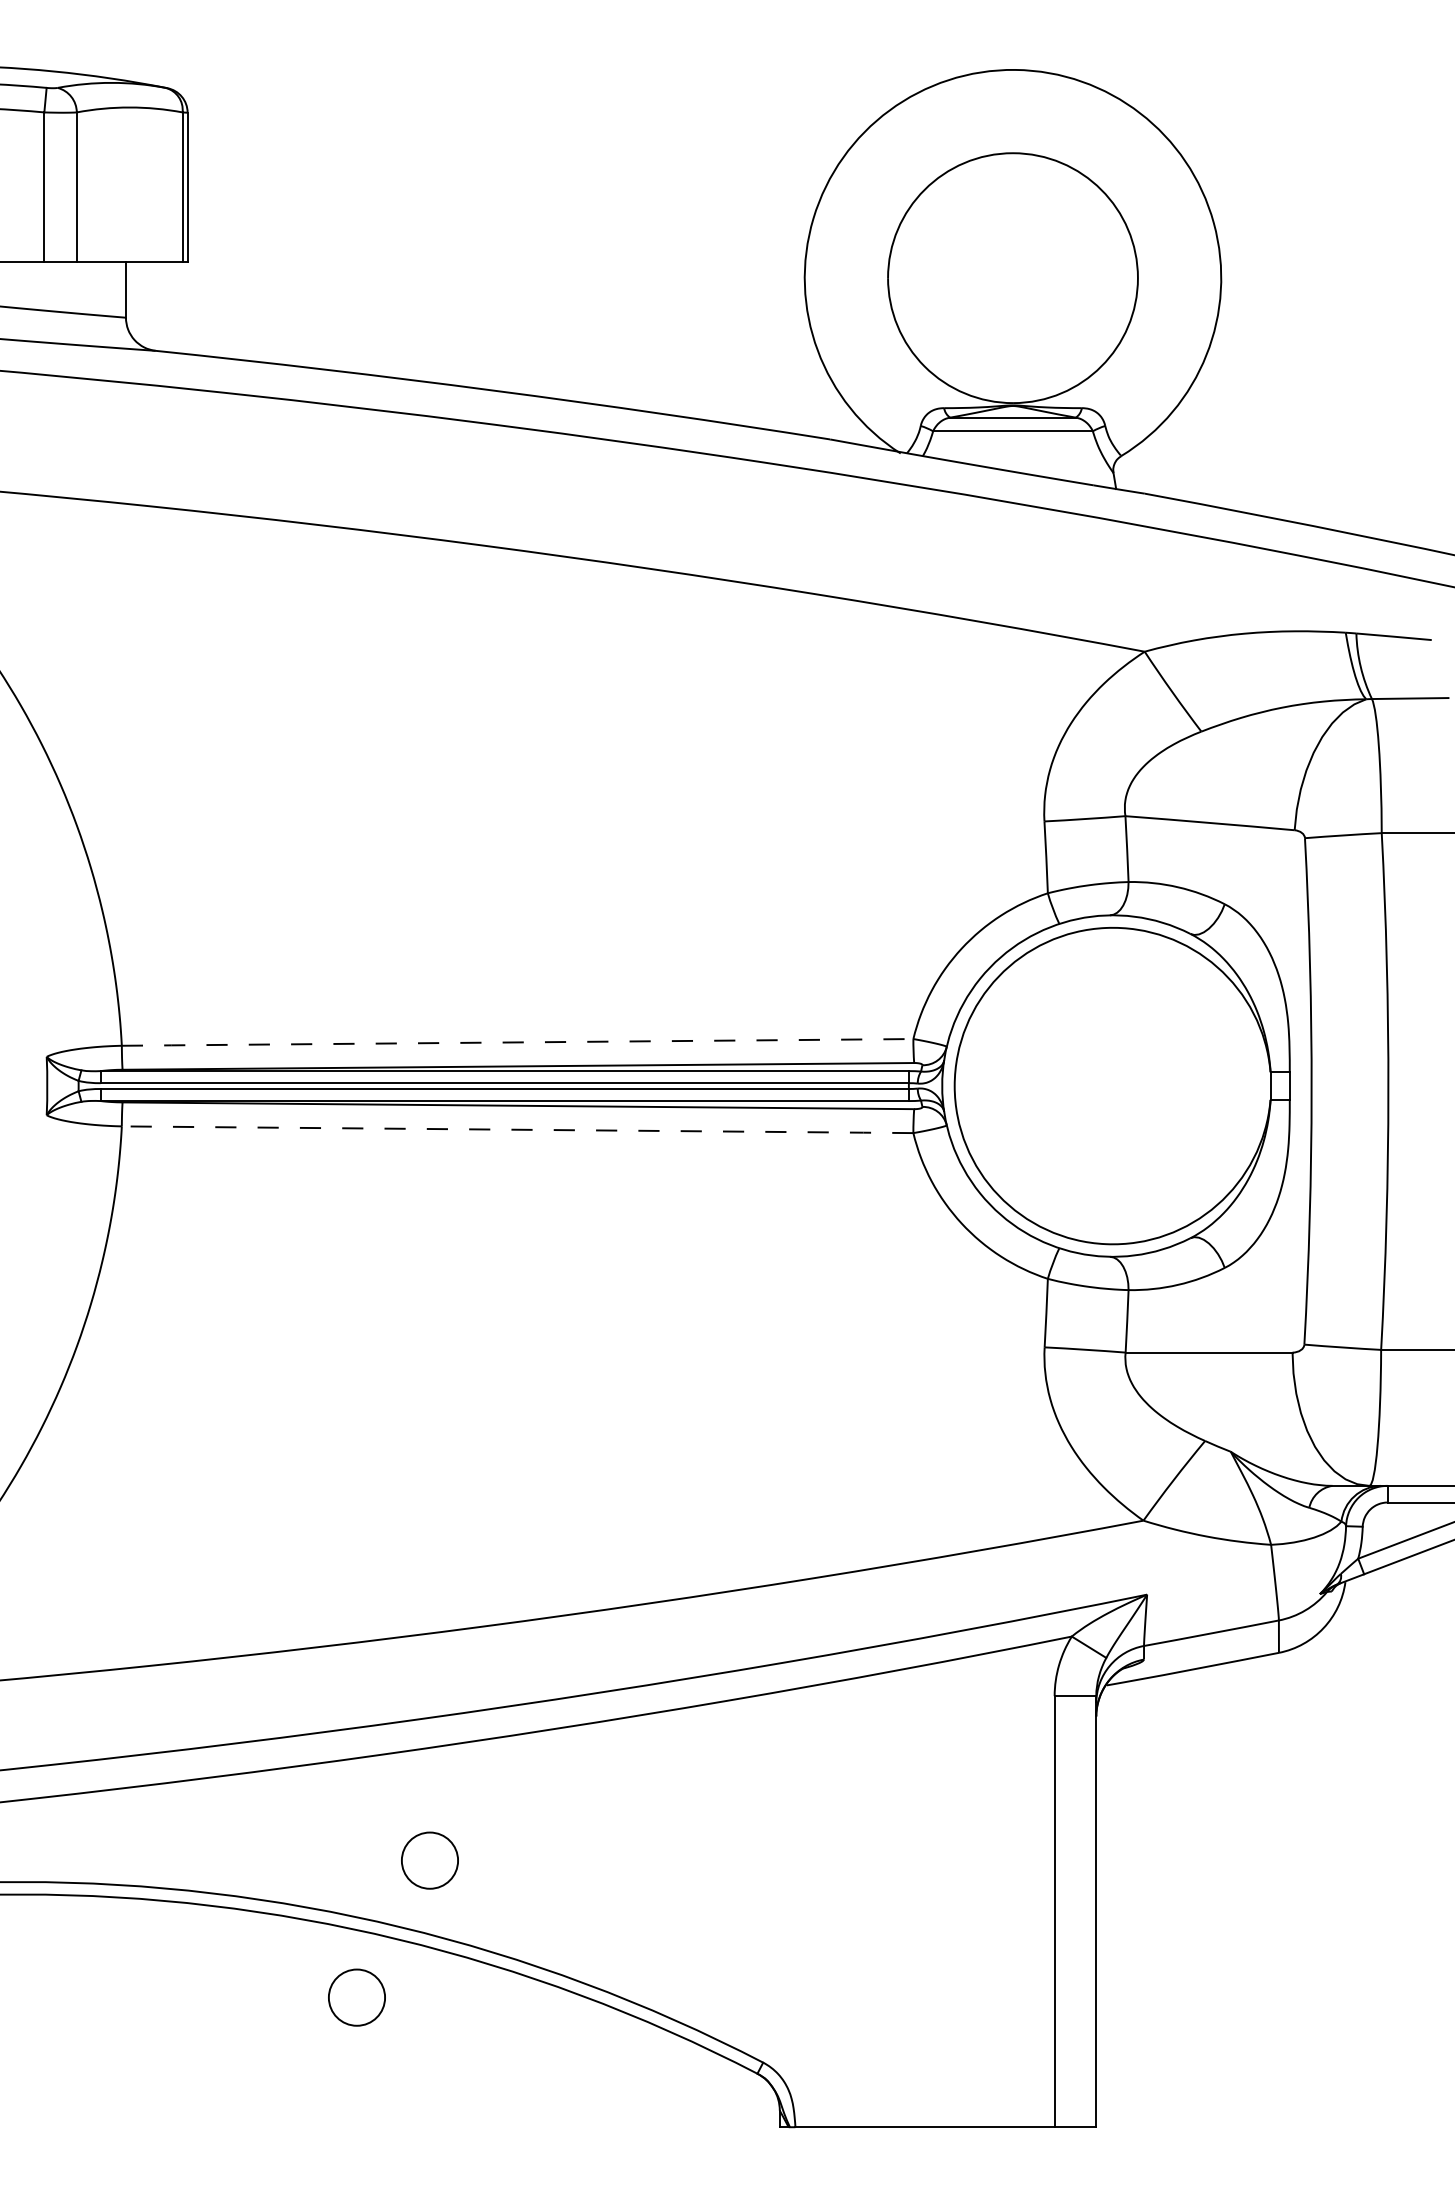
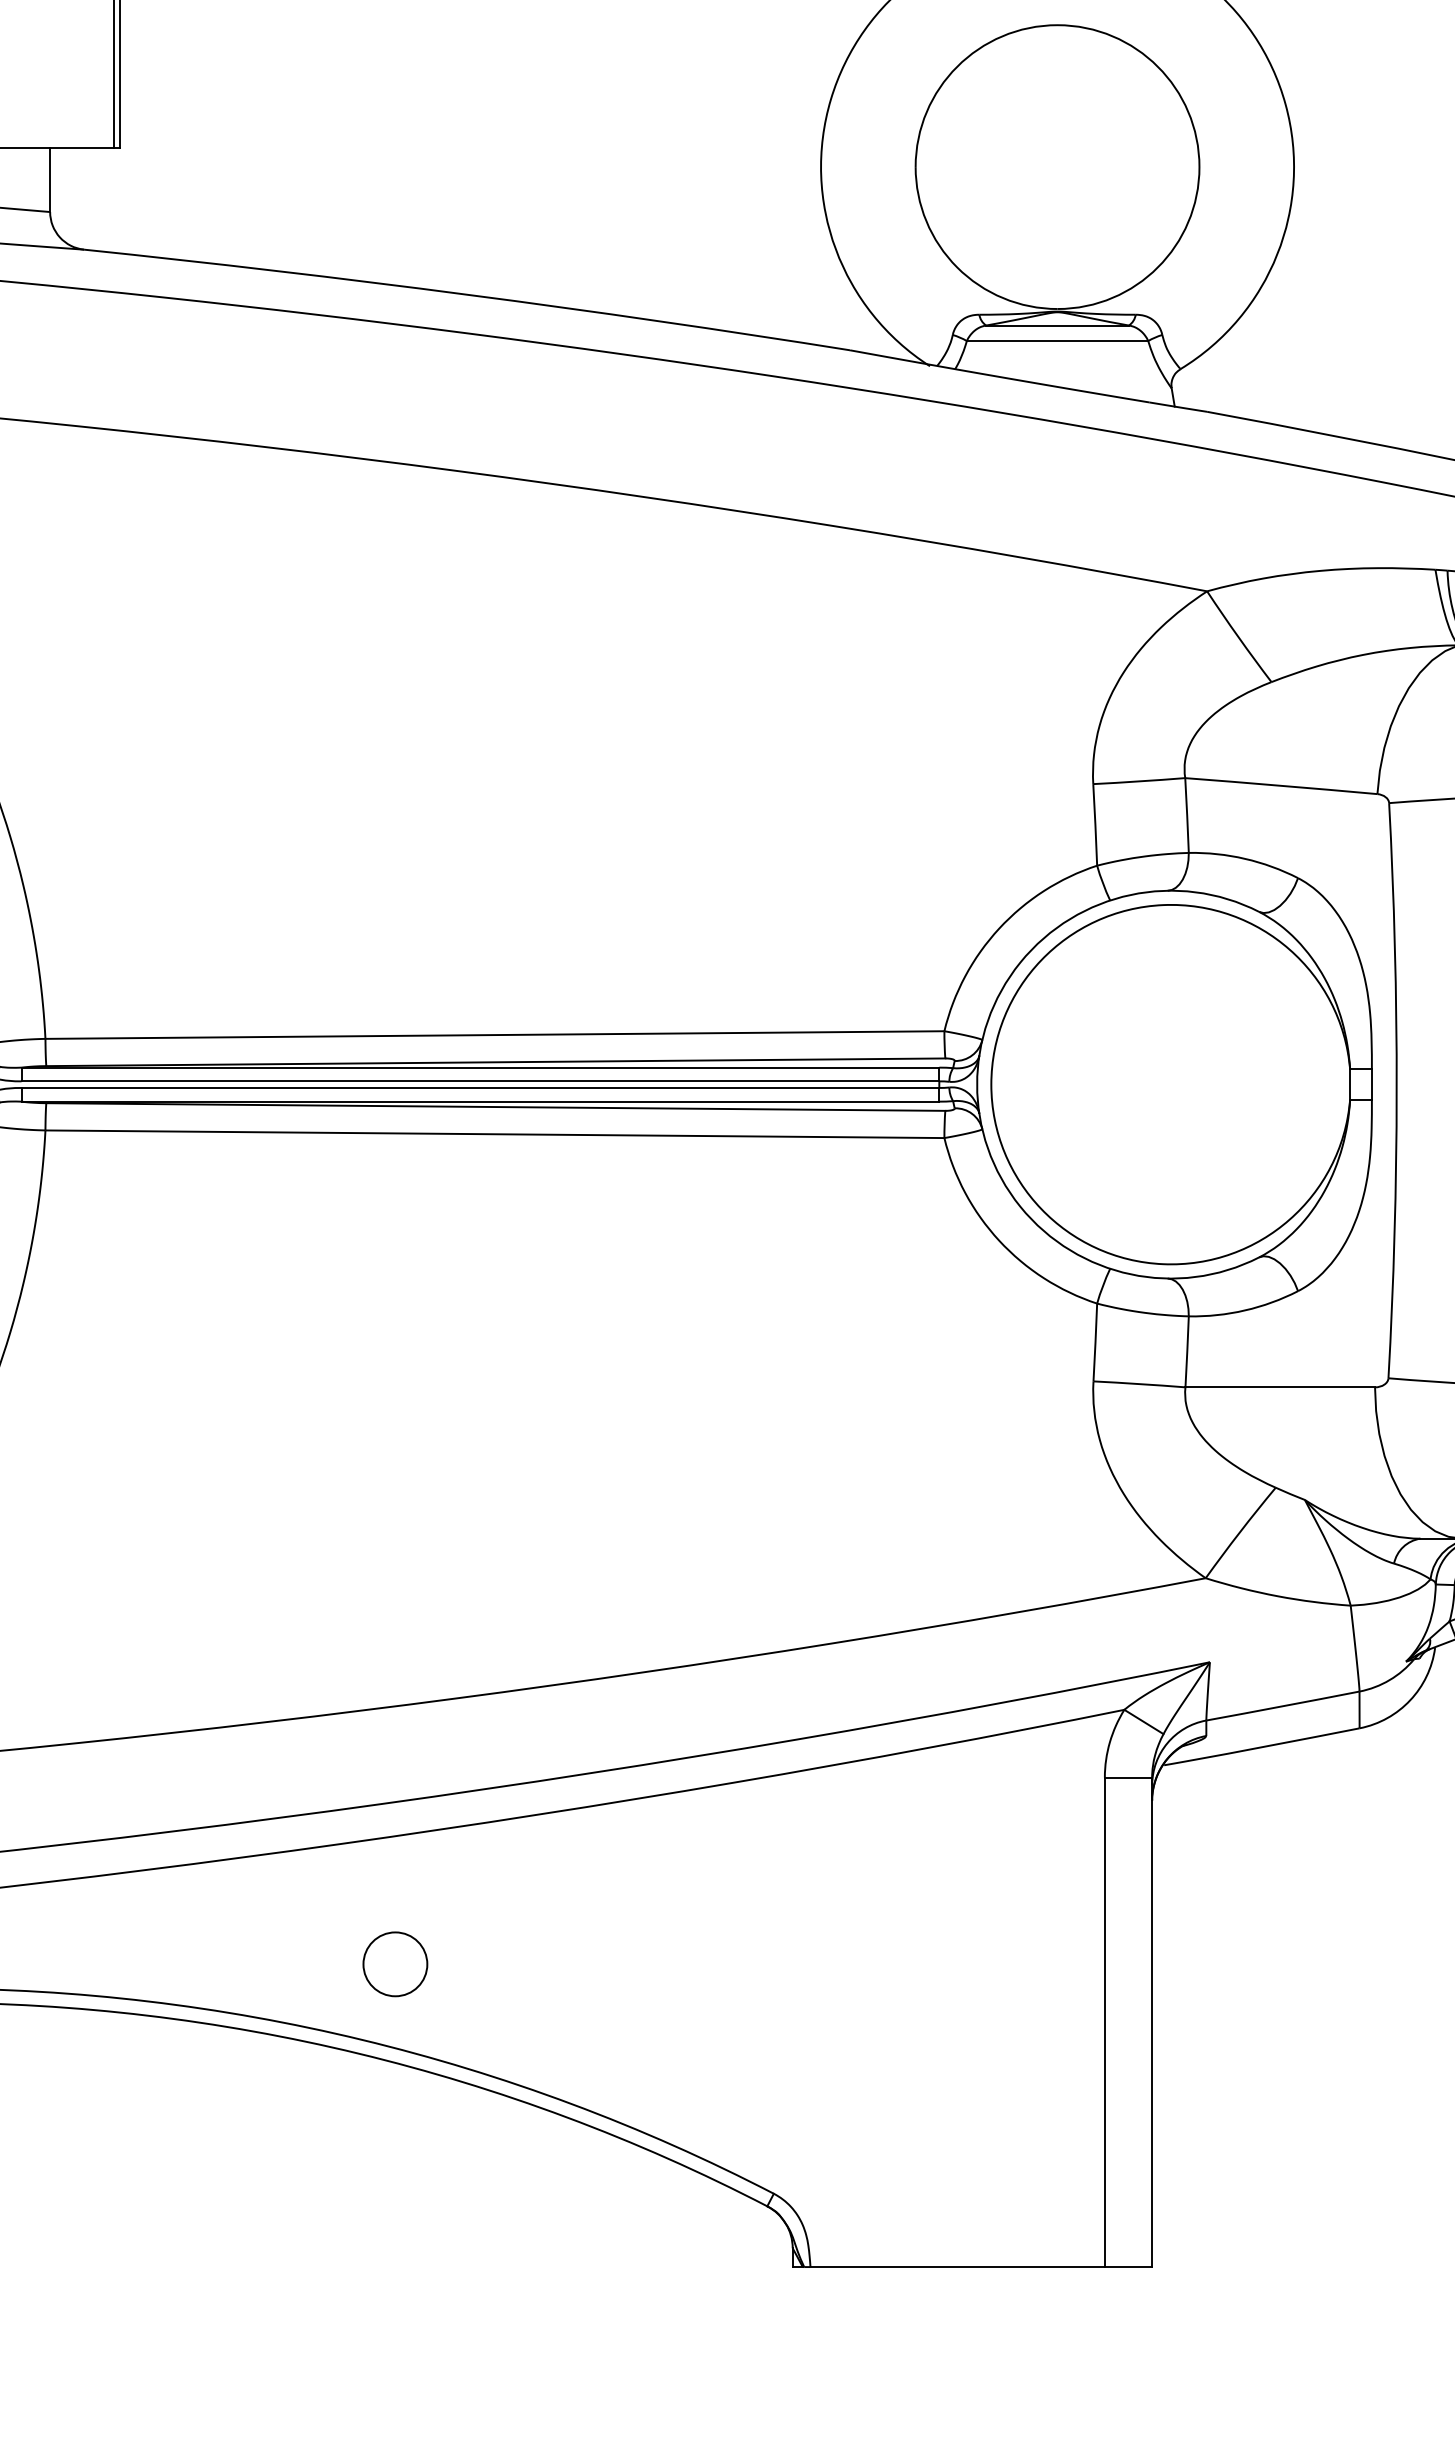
line: (516, 1042) -> (493, 1035), dashed -> solid
line: (518, 1129) -> (495, 1133), dashed -> solid
circle: (356, 1997) -> (311, 2119), removed

